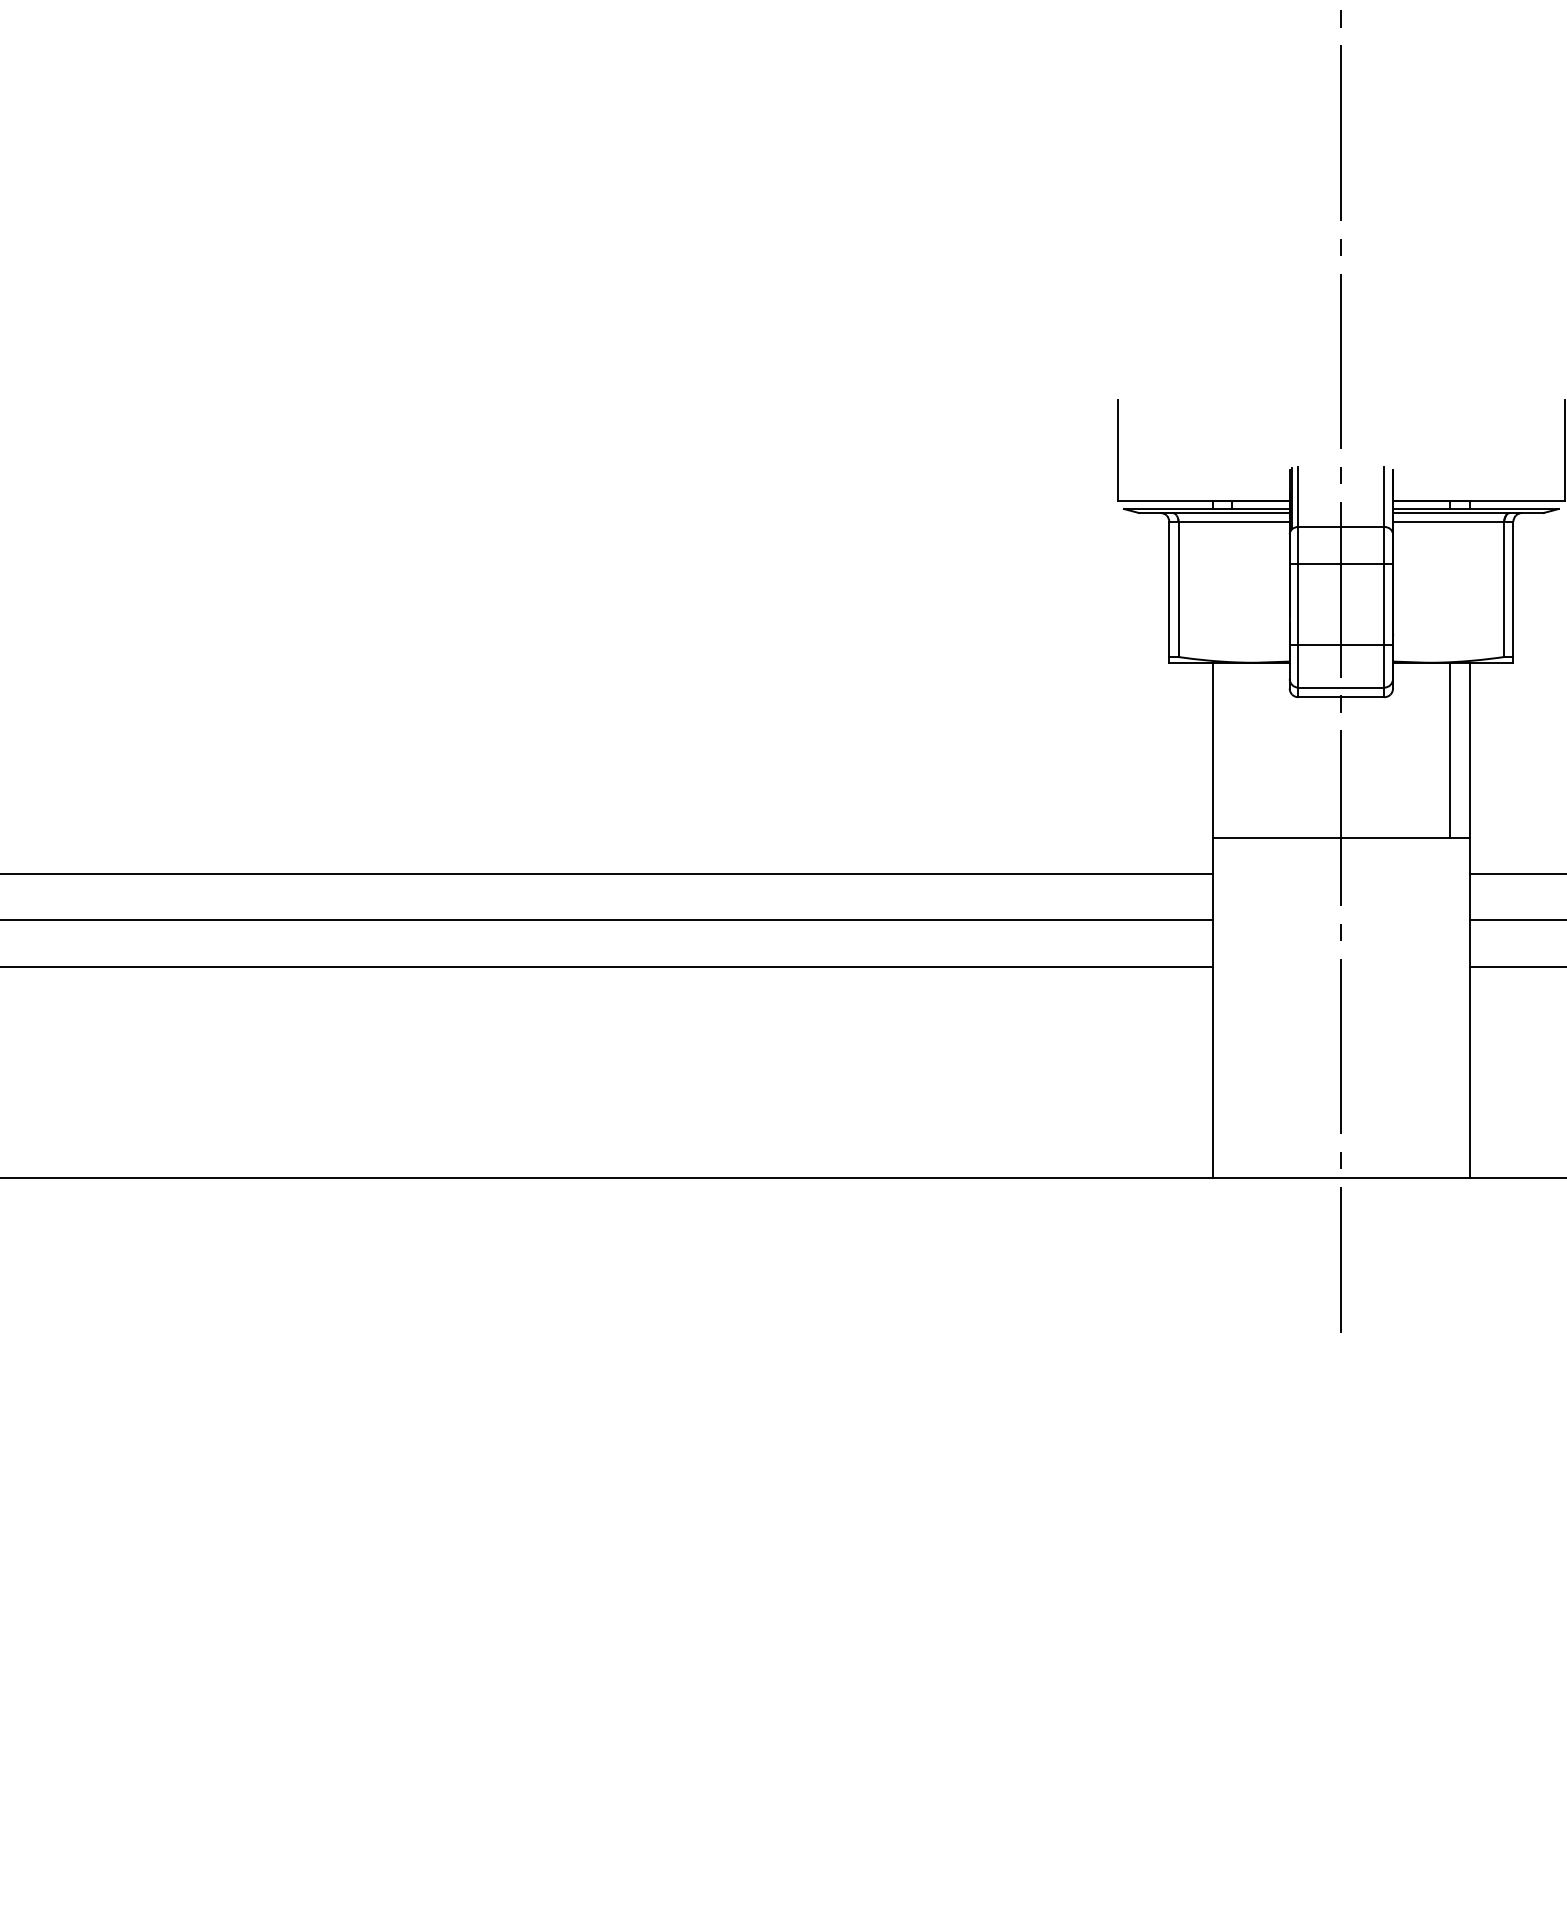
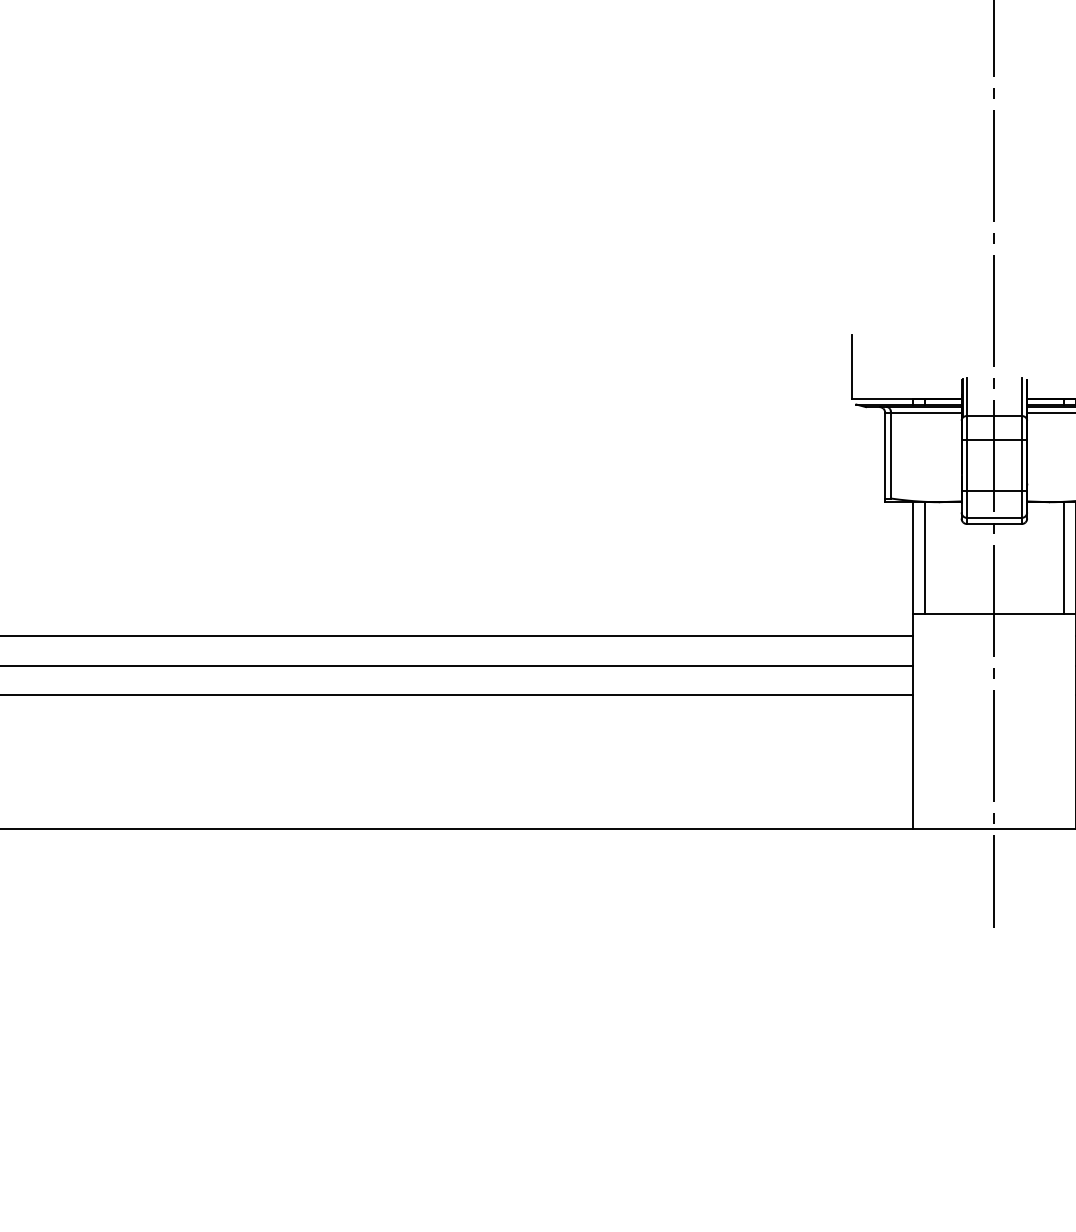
line: (1232, 749) -> (925, 557), added

